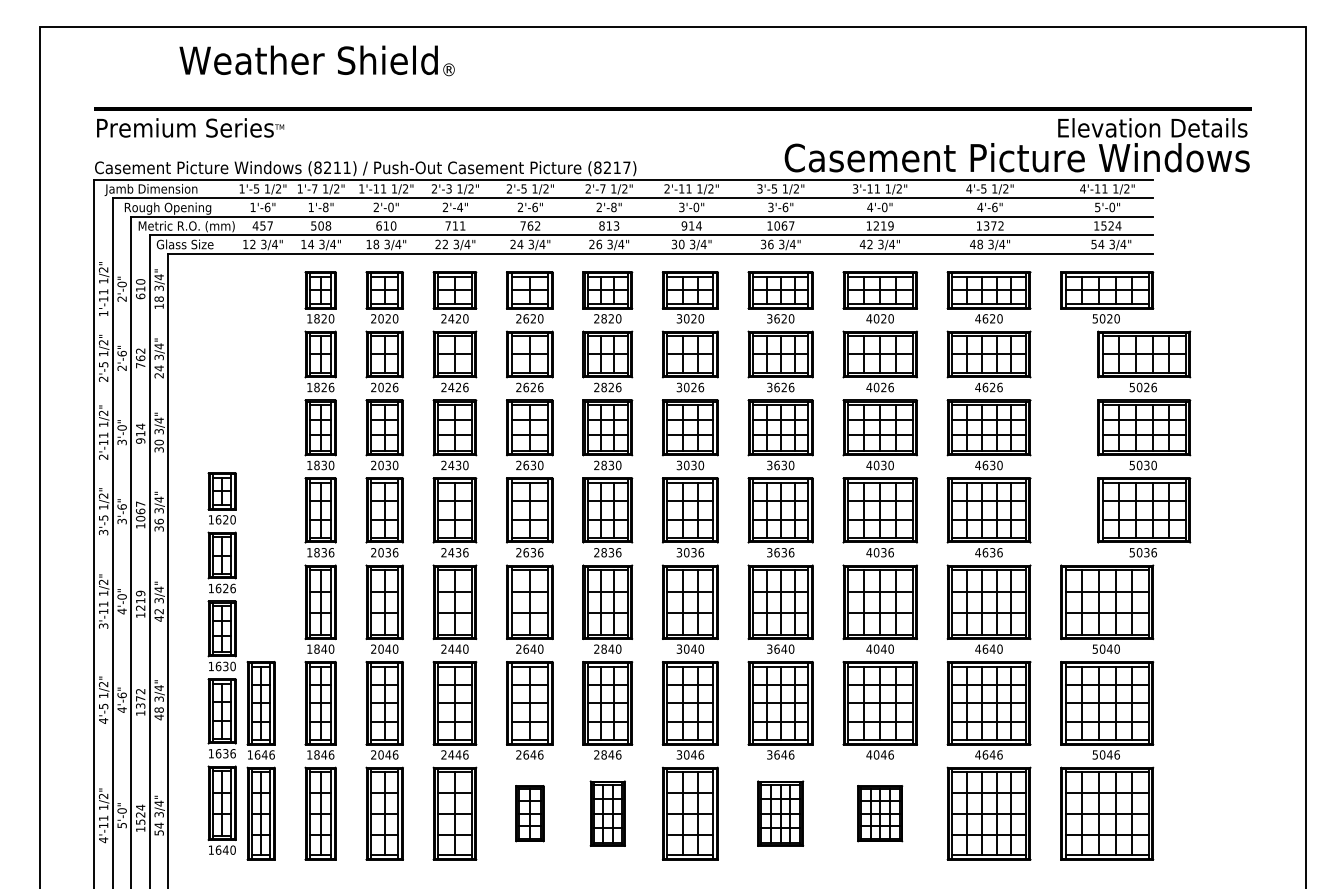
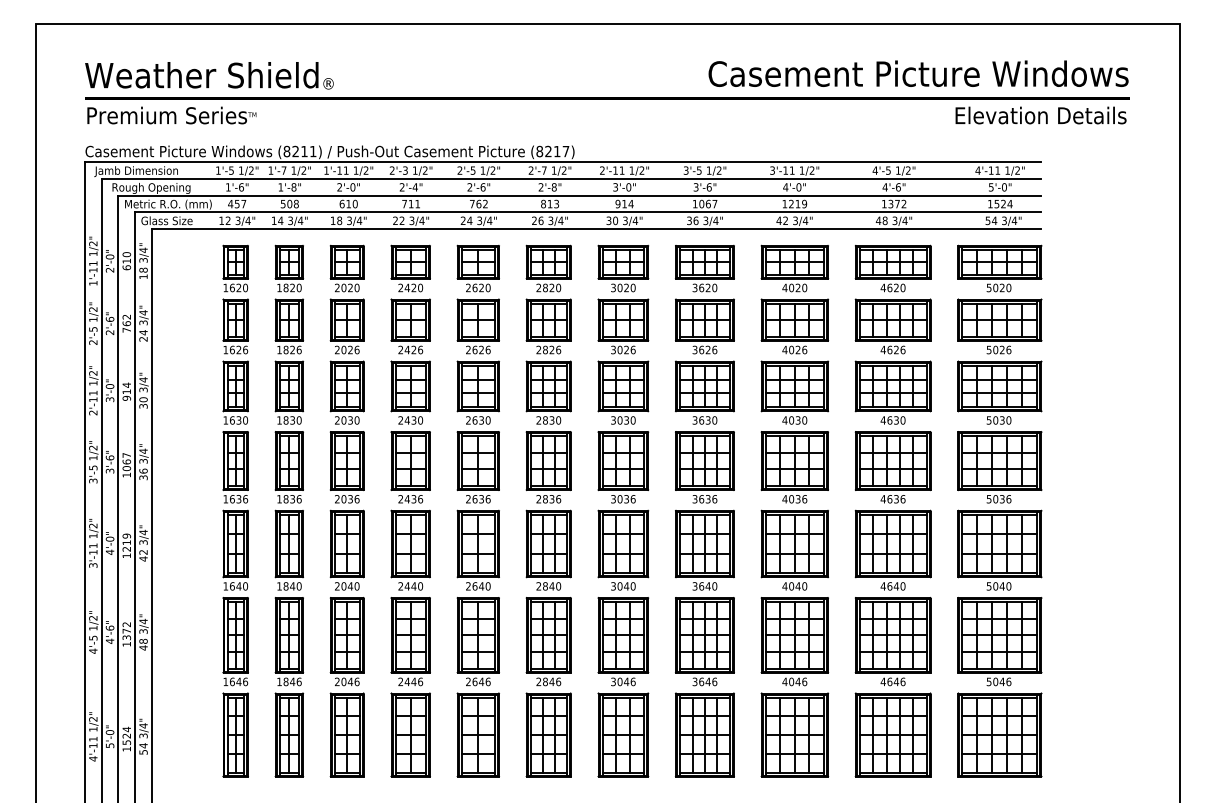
text: (316, 60) -> (208, 75), moved
text: (1016, 157) -> (917, 73), moved
part: (1144, 443) -> (1000, 400), moved
part: (221, 663) -> (235, 417), moved
part: (529, 813) -> (478, 734), size x1.67
part: (607, 813) -> (548, 734), size x1.43
part: (780, 813) -> (704, 734), size x1.43
part: (879, 813) -> (794, 734), size x1.67

